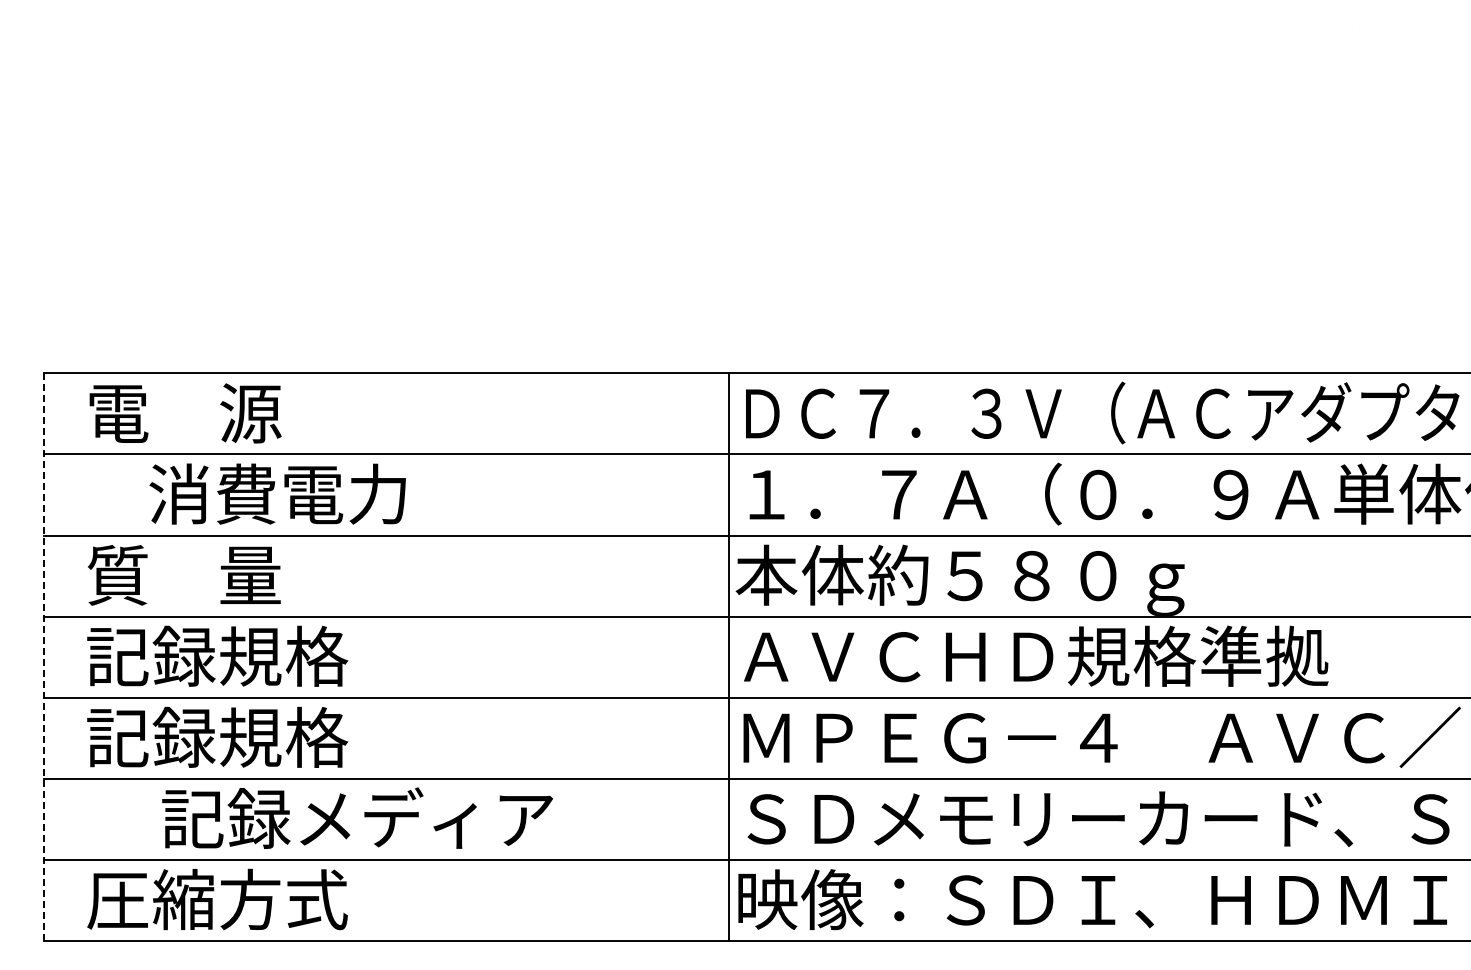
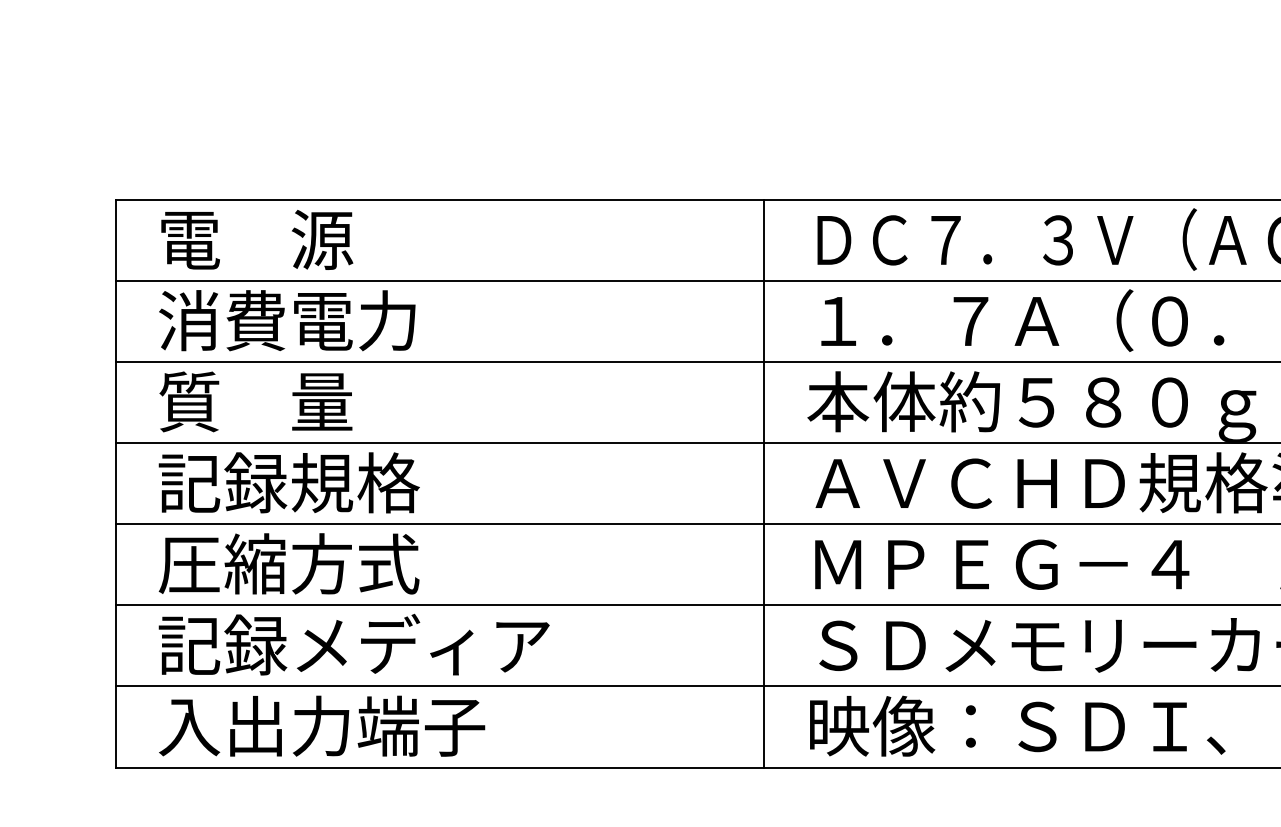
text: (277, 493) -> (287, 320), moved
line: (44, 657) -> (116, 484), dashed -> solid
line: (728, 657) -> (764, 484), moved
text: (217, 736) -> (289, 563), 記録規格 -> 圧縮方式
text: (357, 817) -> (354, 644), moved
text: (250, 899) -> (322, 726), 圧縮方式 -> 入出力端子

